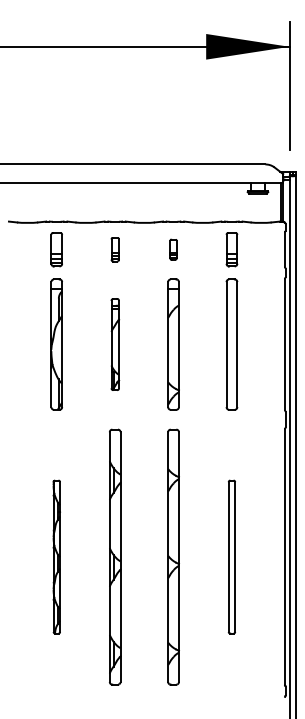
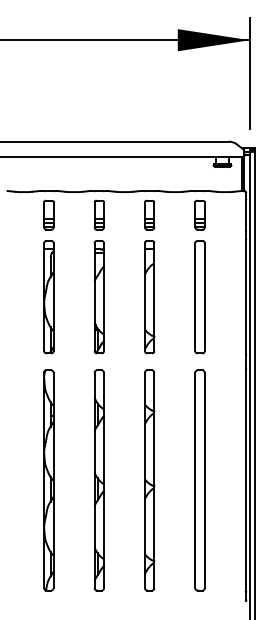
part: (115, 249) -> (99, 215), size x1.43
part: (173, 249) -> (149, 215), size x1.67
part: (115, 344) -> (99, 297), size x1.43
part: (56, 556) -> (48, 479), size x1.67
part: (231, 556) -> (199, 479), size x1.67

